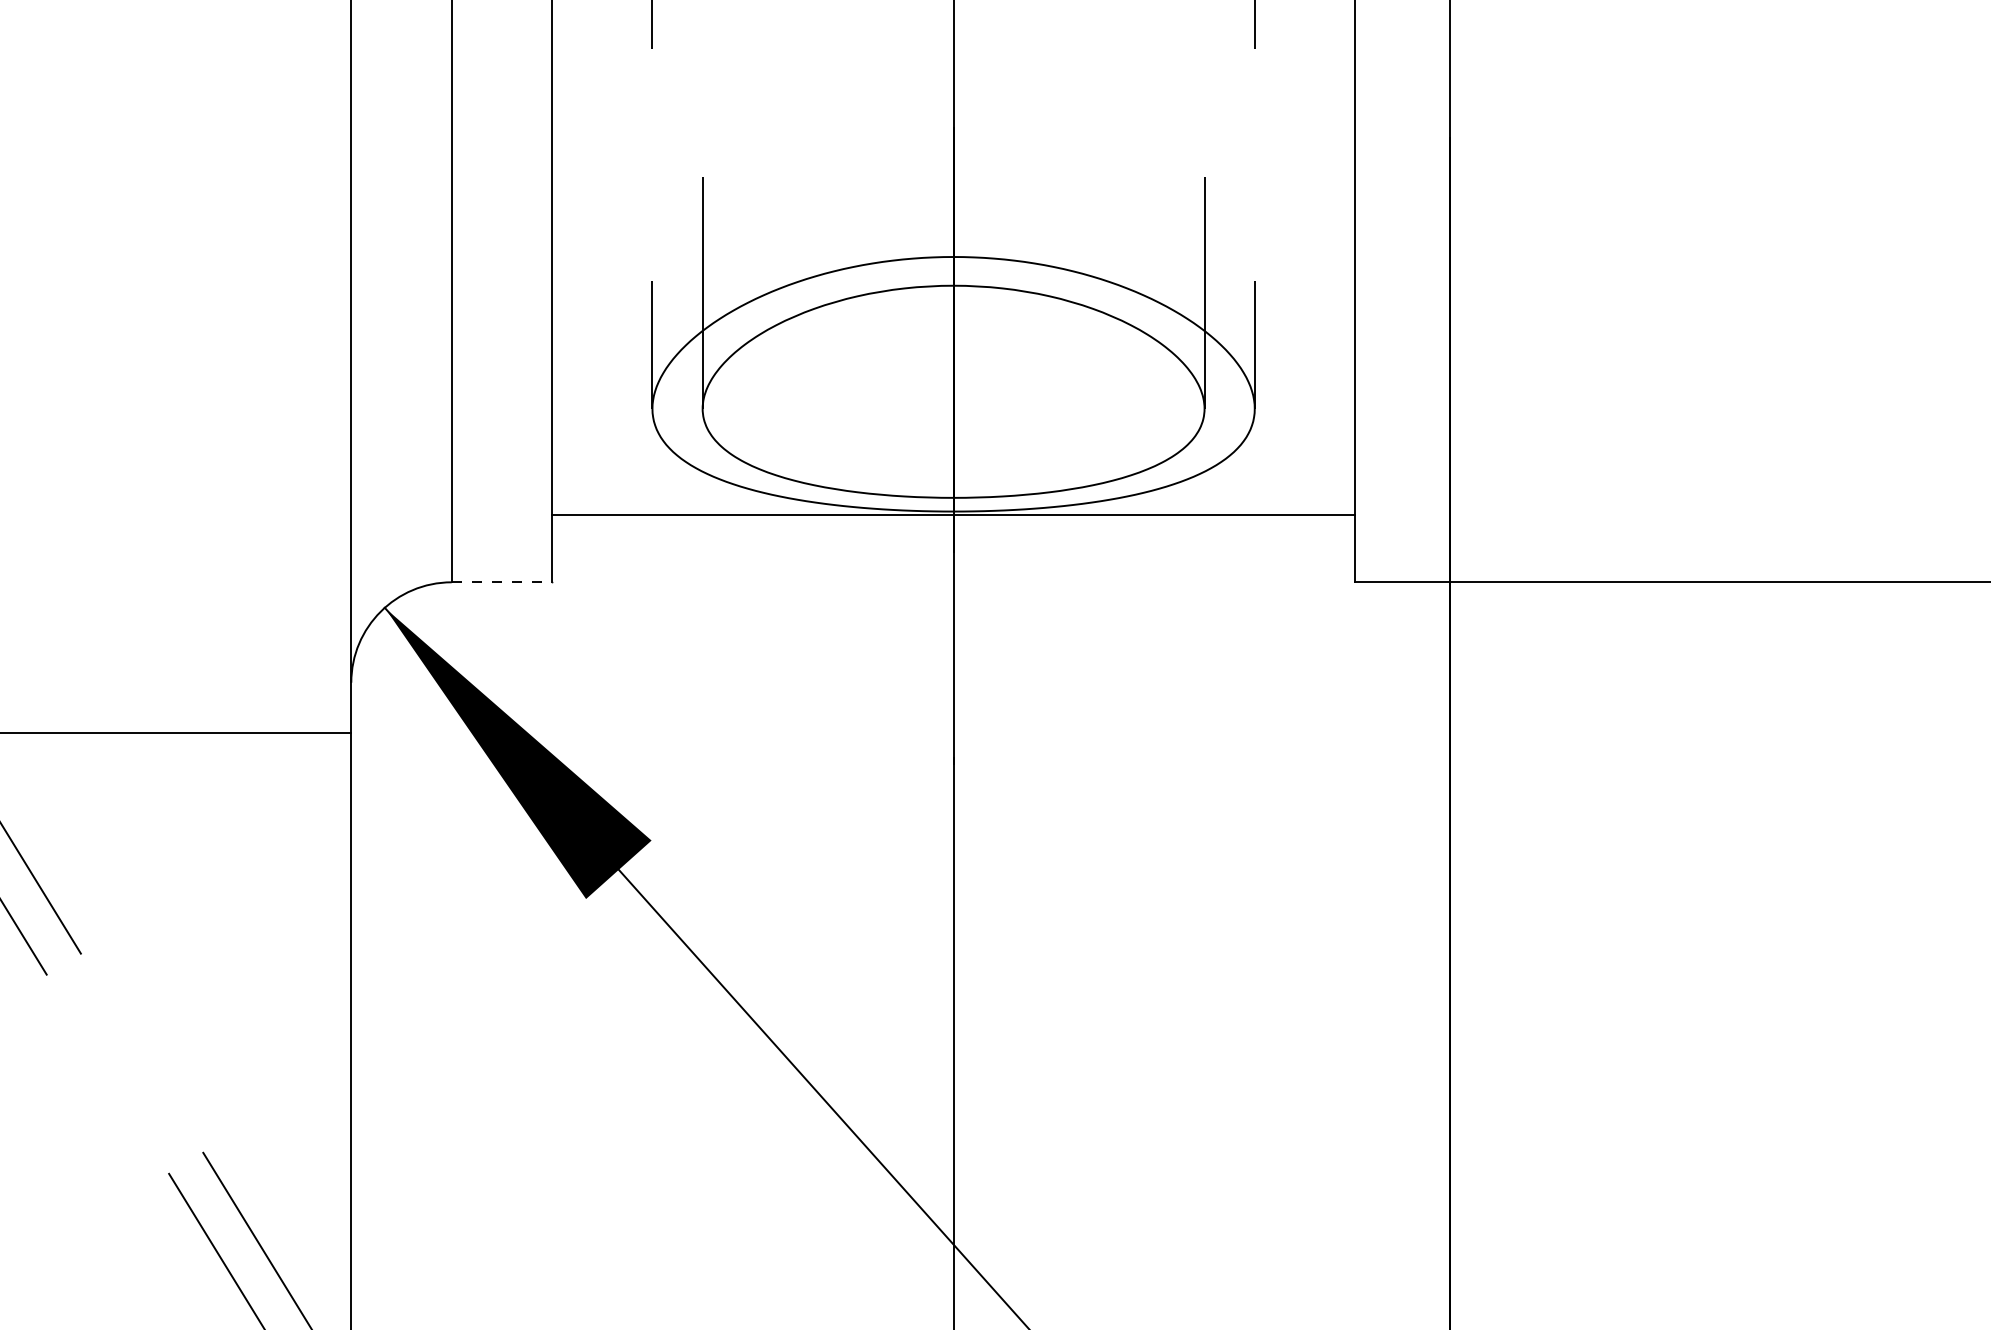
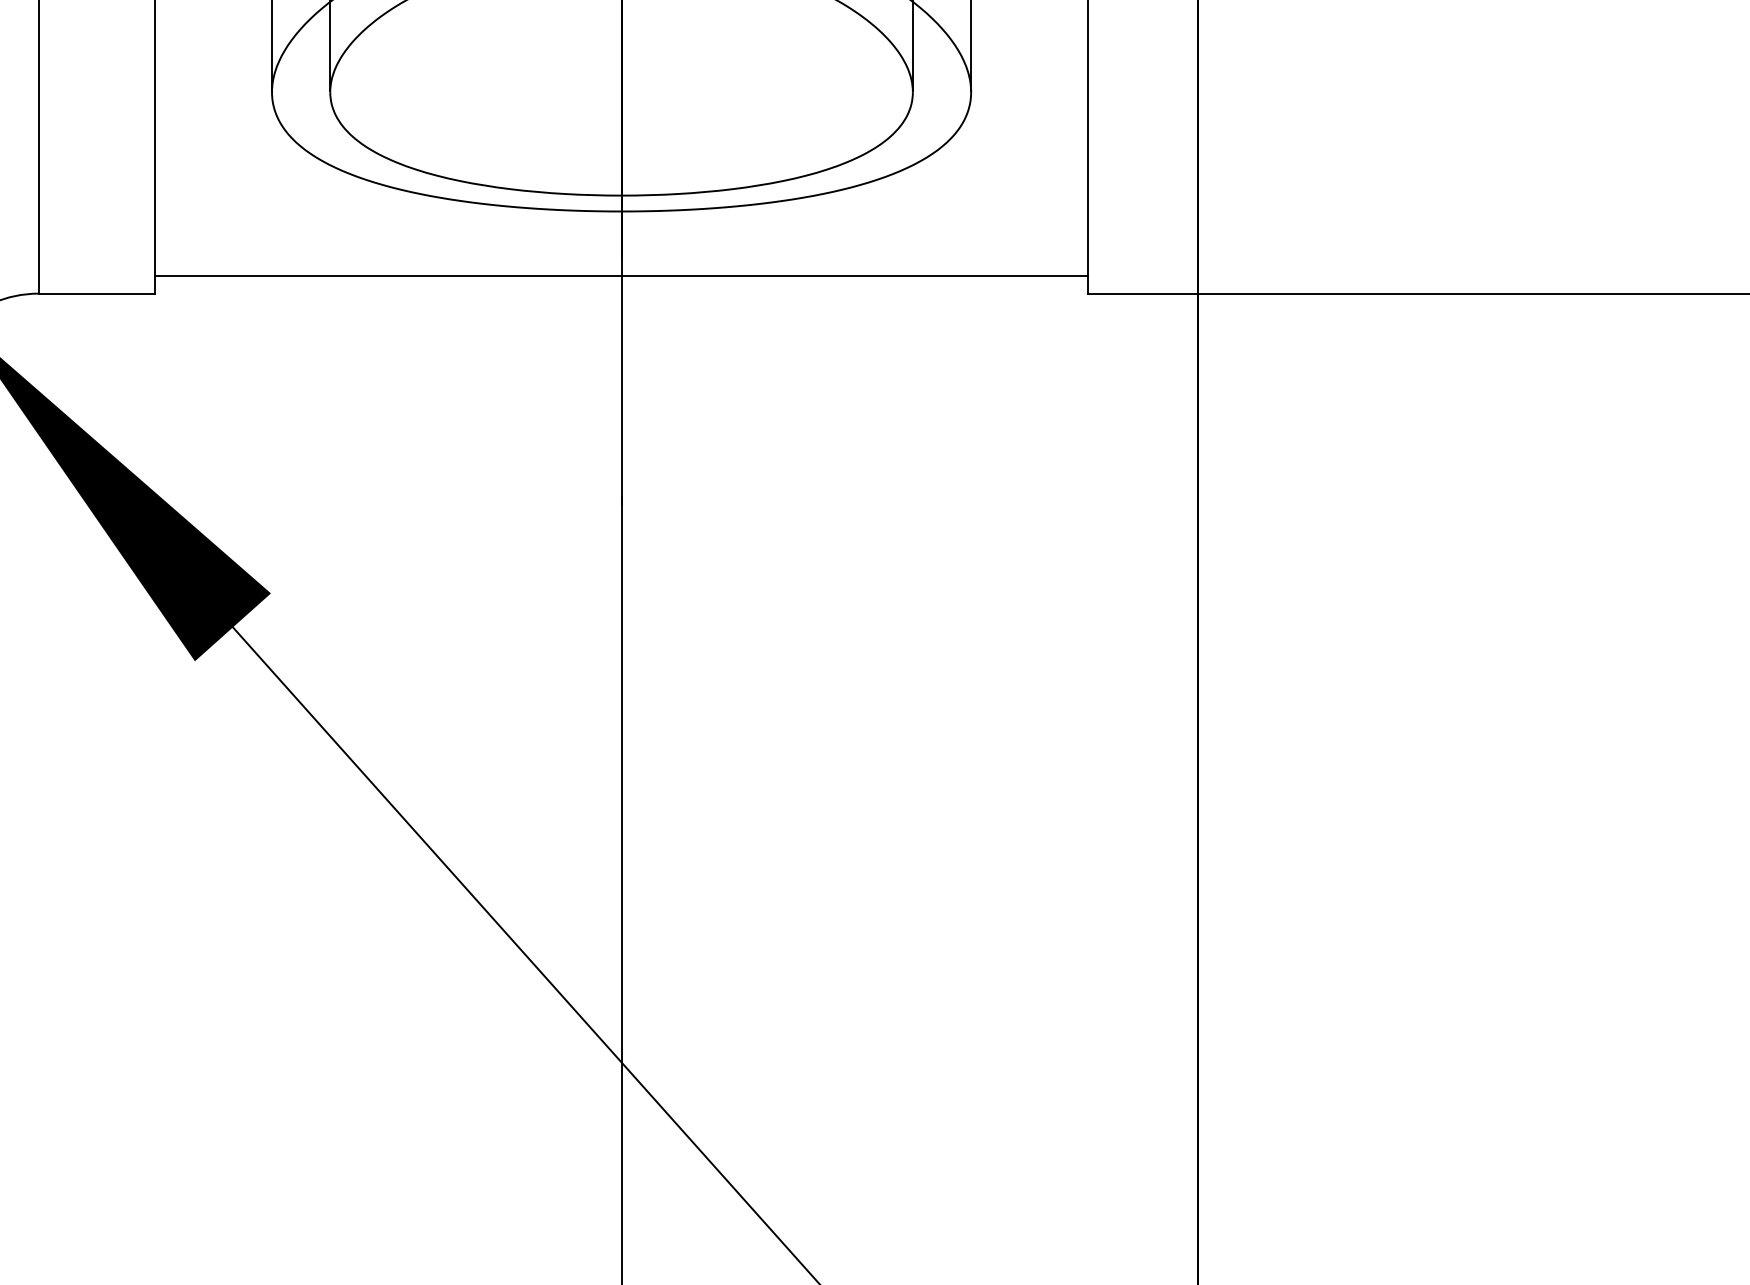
line: (953, 515) -> (621, 276), moved
line: (502, 582) -> (97, 293), dashed -> solid

